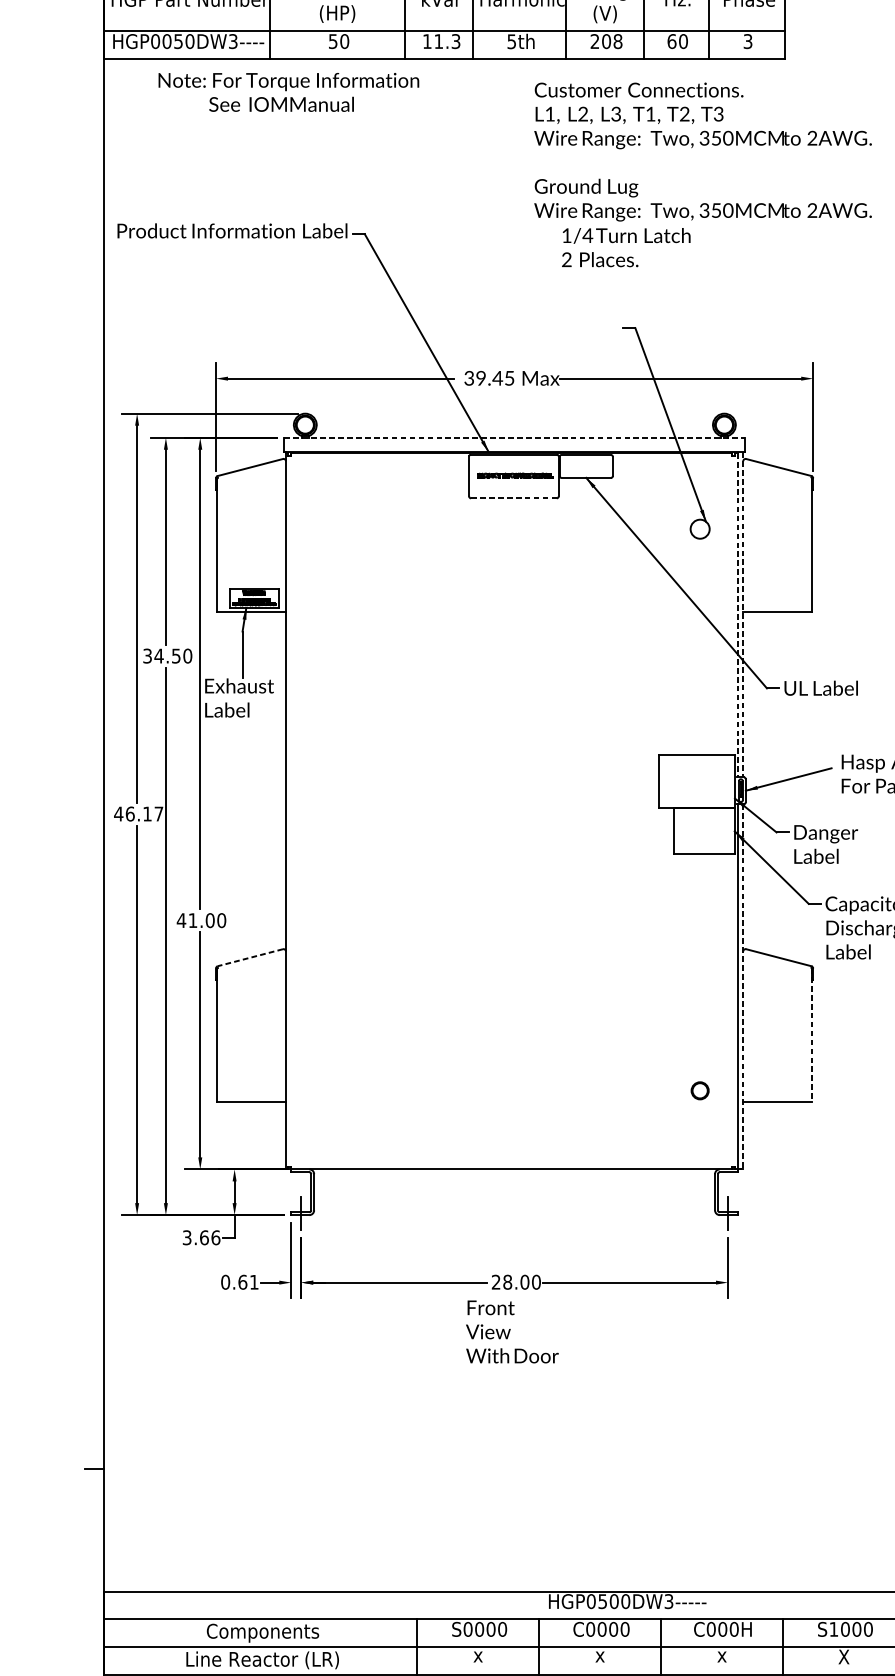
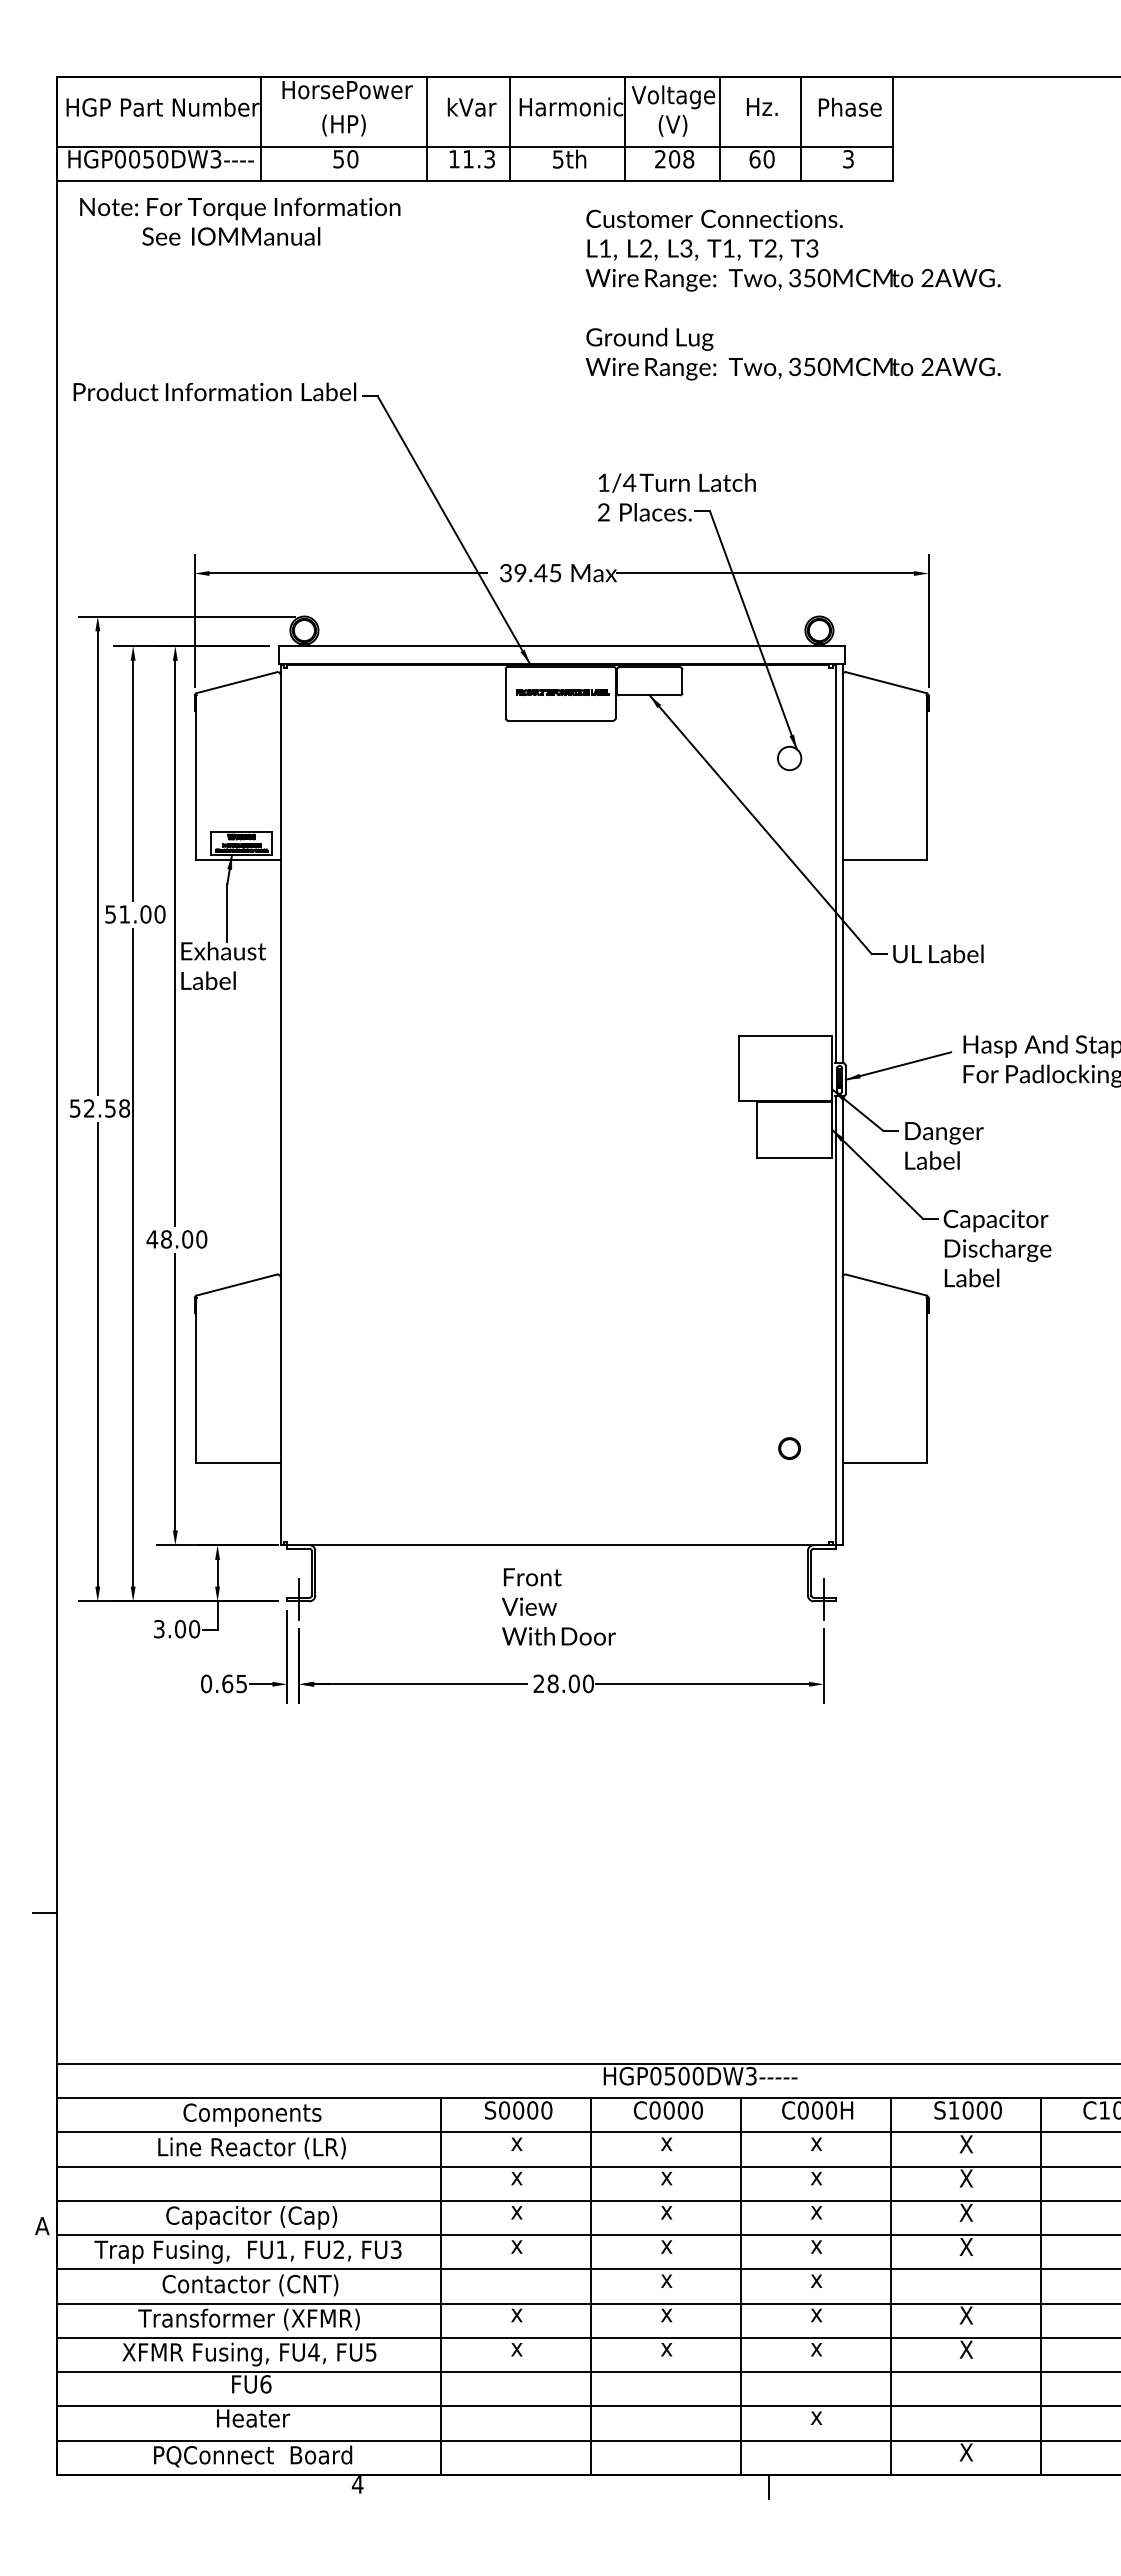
text: (289, 92) -> (240, 221), moved
text: (625, 247) -> (676, 497), moved
line: (514, 438) -> (561, 646), dashed -> solid
line: (513, 498) -> (560, 720), dashed -> solid
line: (743, 614) -> (842, 863), dashed -> solid
line: (738, 615) -> (836, 864), dashed -> solid
text: (162, 656) -> (128, 914), 34.50 -> 51.00
text: (138, 814) -> (99, 1108), 46.17 -> 52.58
text: (193, 920) -> (166, 1239), 41.00 -> 48.00
line: (250, 958) -> (236, 1285), dashed -> solid
line: (743, 987) -> (842, 1321), dashed -> solid
line: (811, 1035) -> (926, 1380), dashed -> solid
text: (210, 1238) -> (187, 1629), 3.66 -> 3.00
text: (254, 1282) -> (241, 1684), 0.61 -> 0.65
text: (512, 1331) -> (558, 1606), moved

